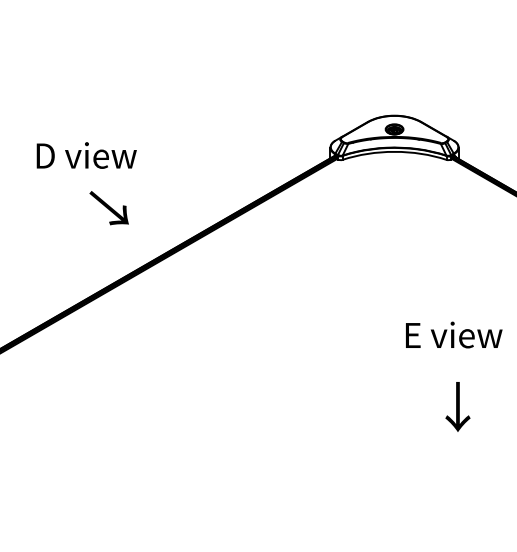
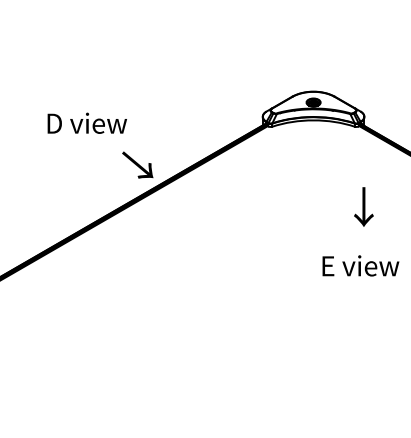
text: (86, 155) -> (87, 123), moved
text: (108, 208) -> (137, 165), moved
text: (457, 406) -> (363, 206), moved

